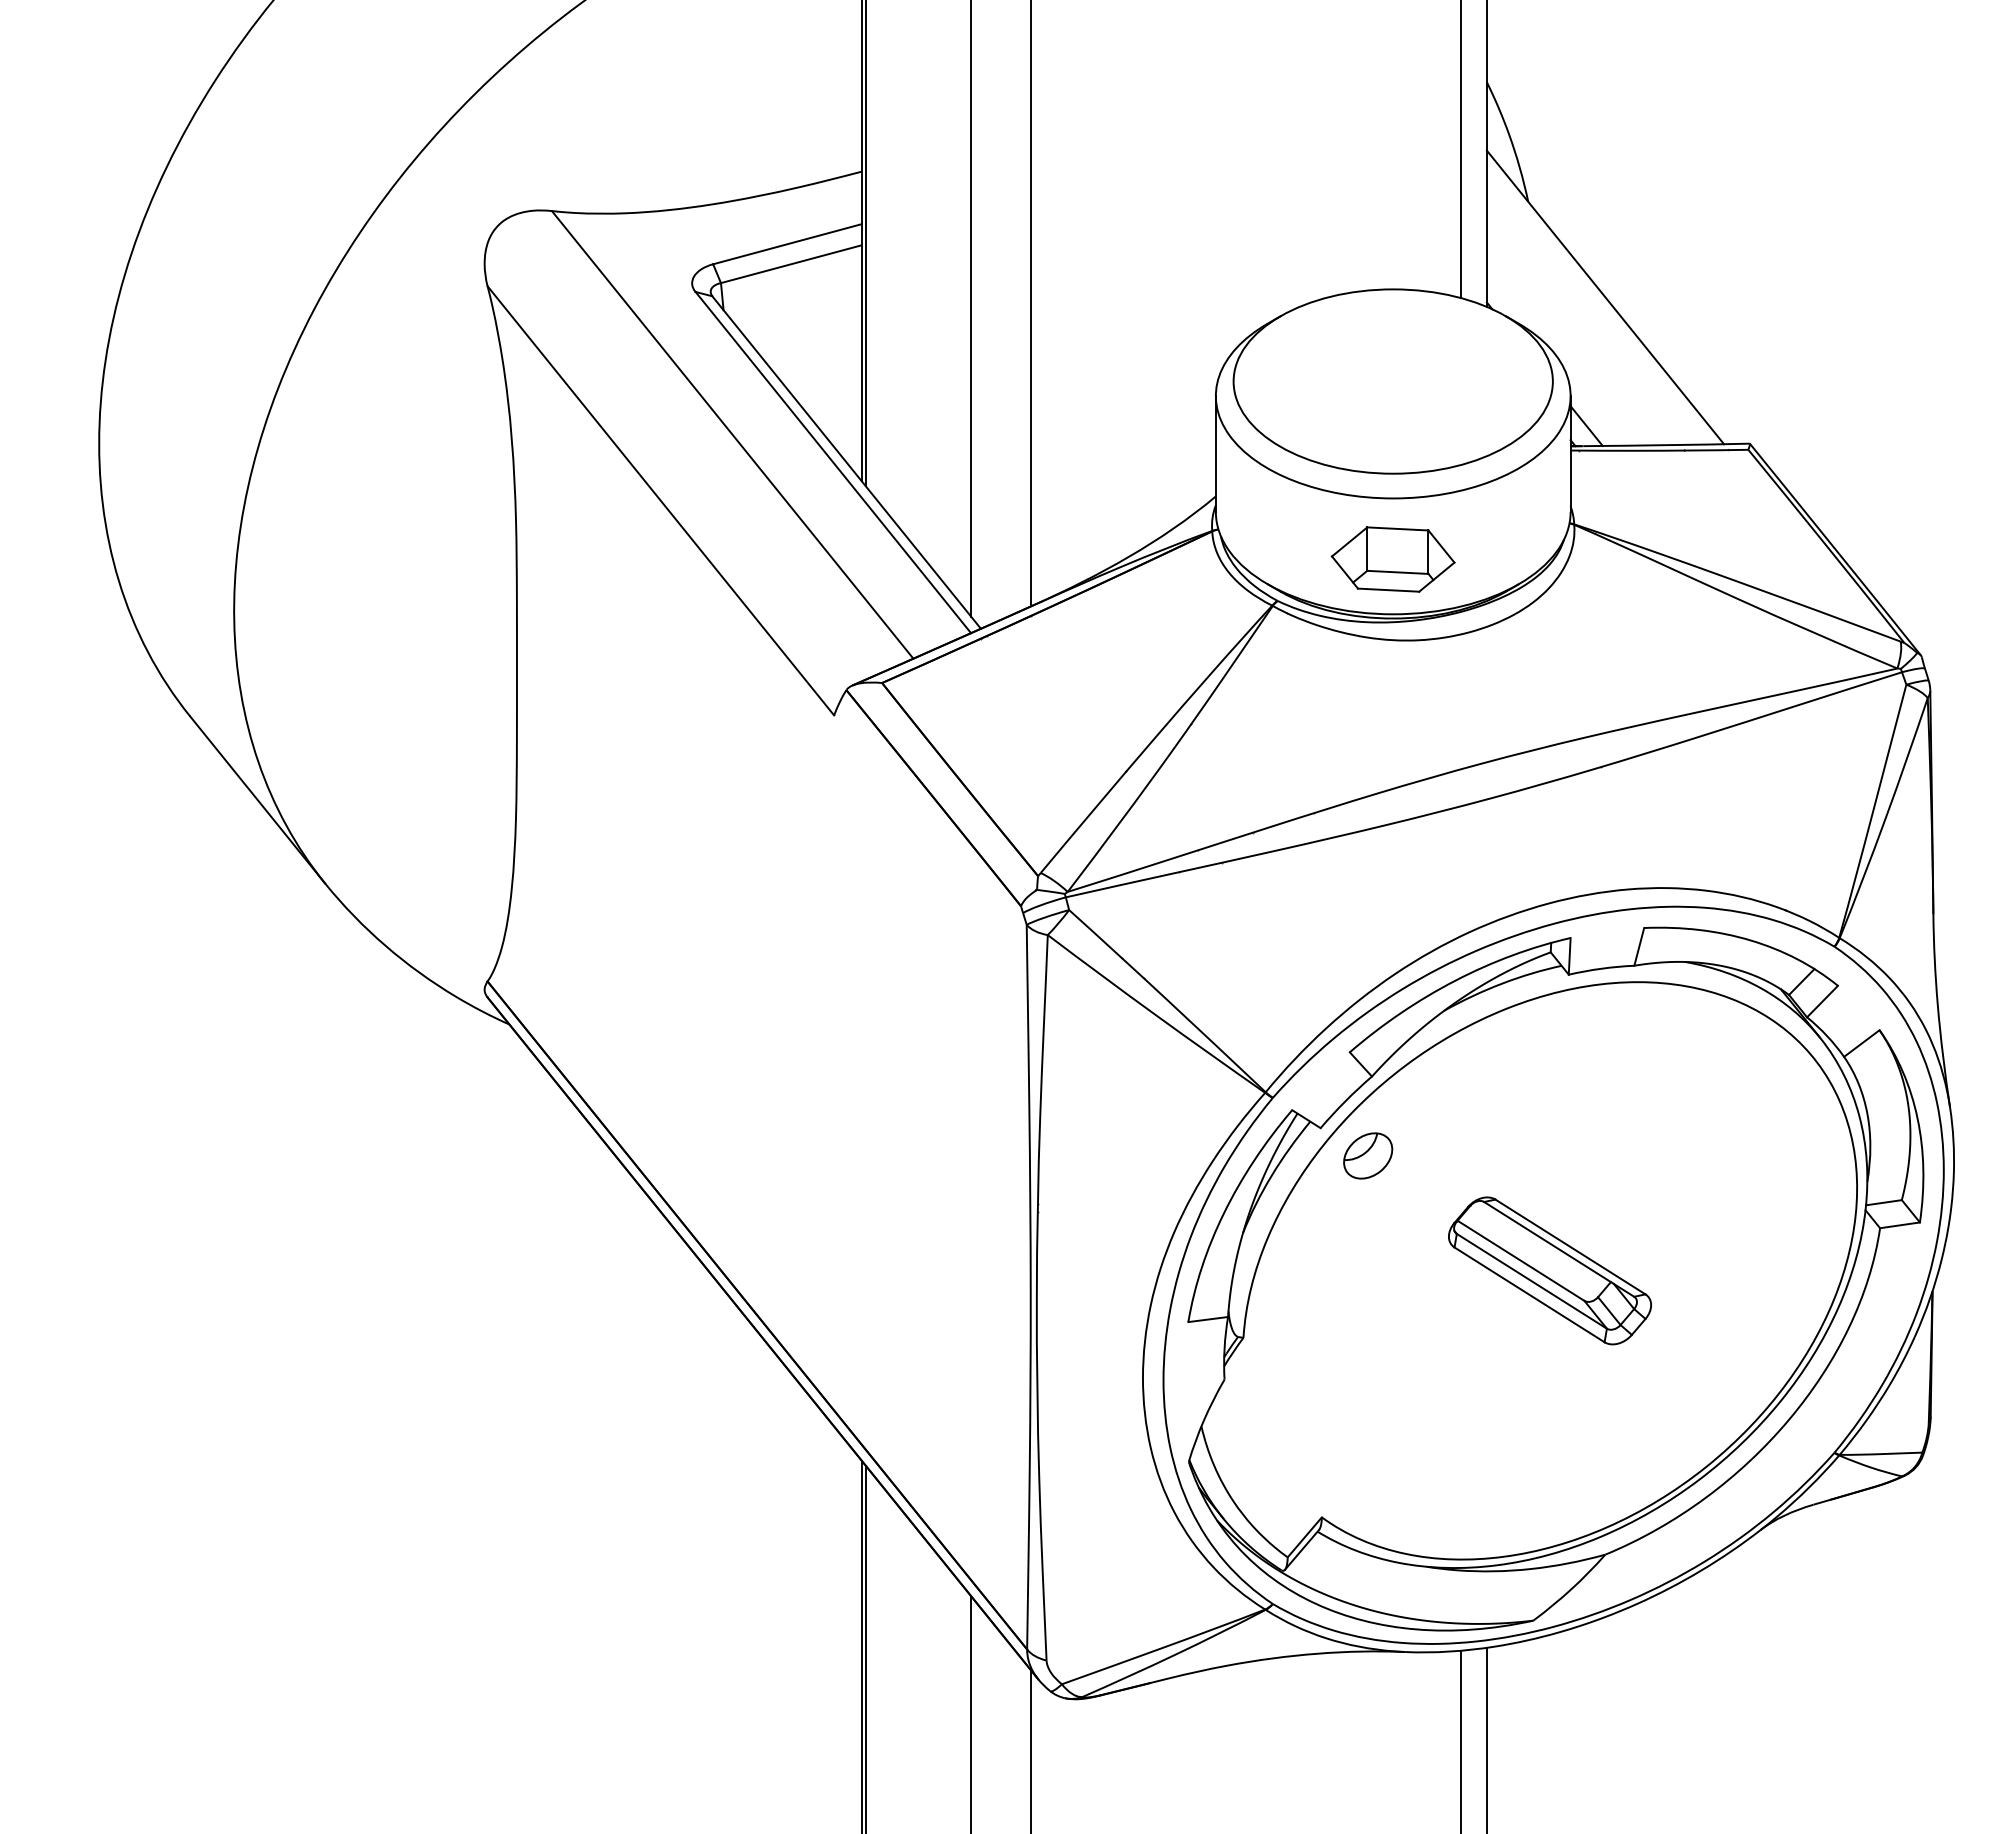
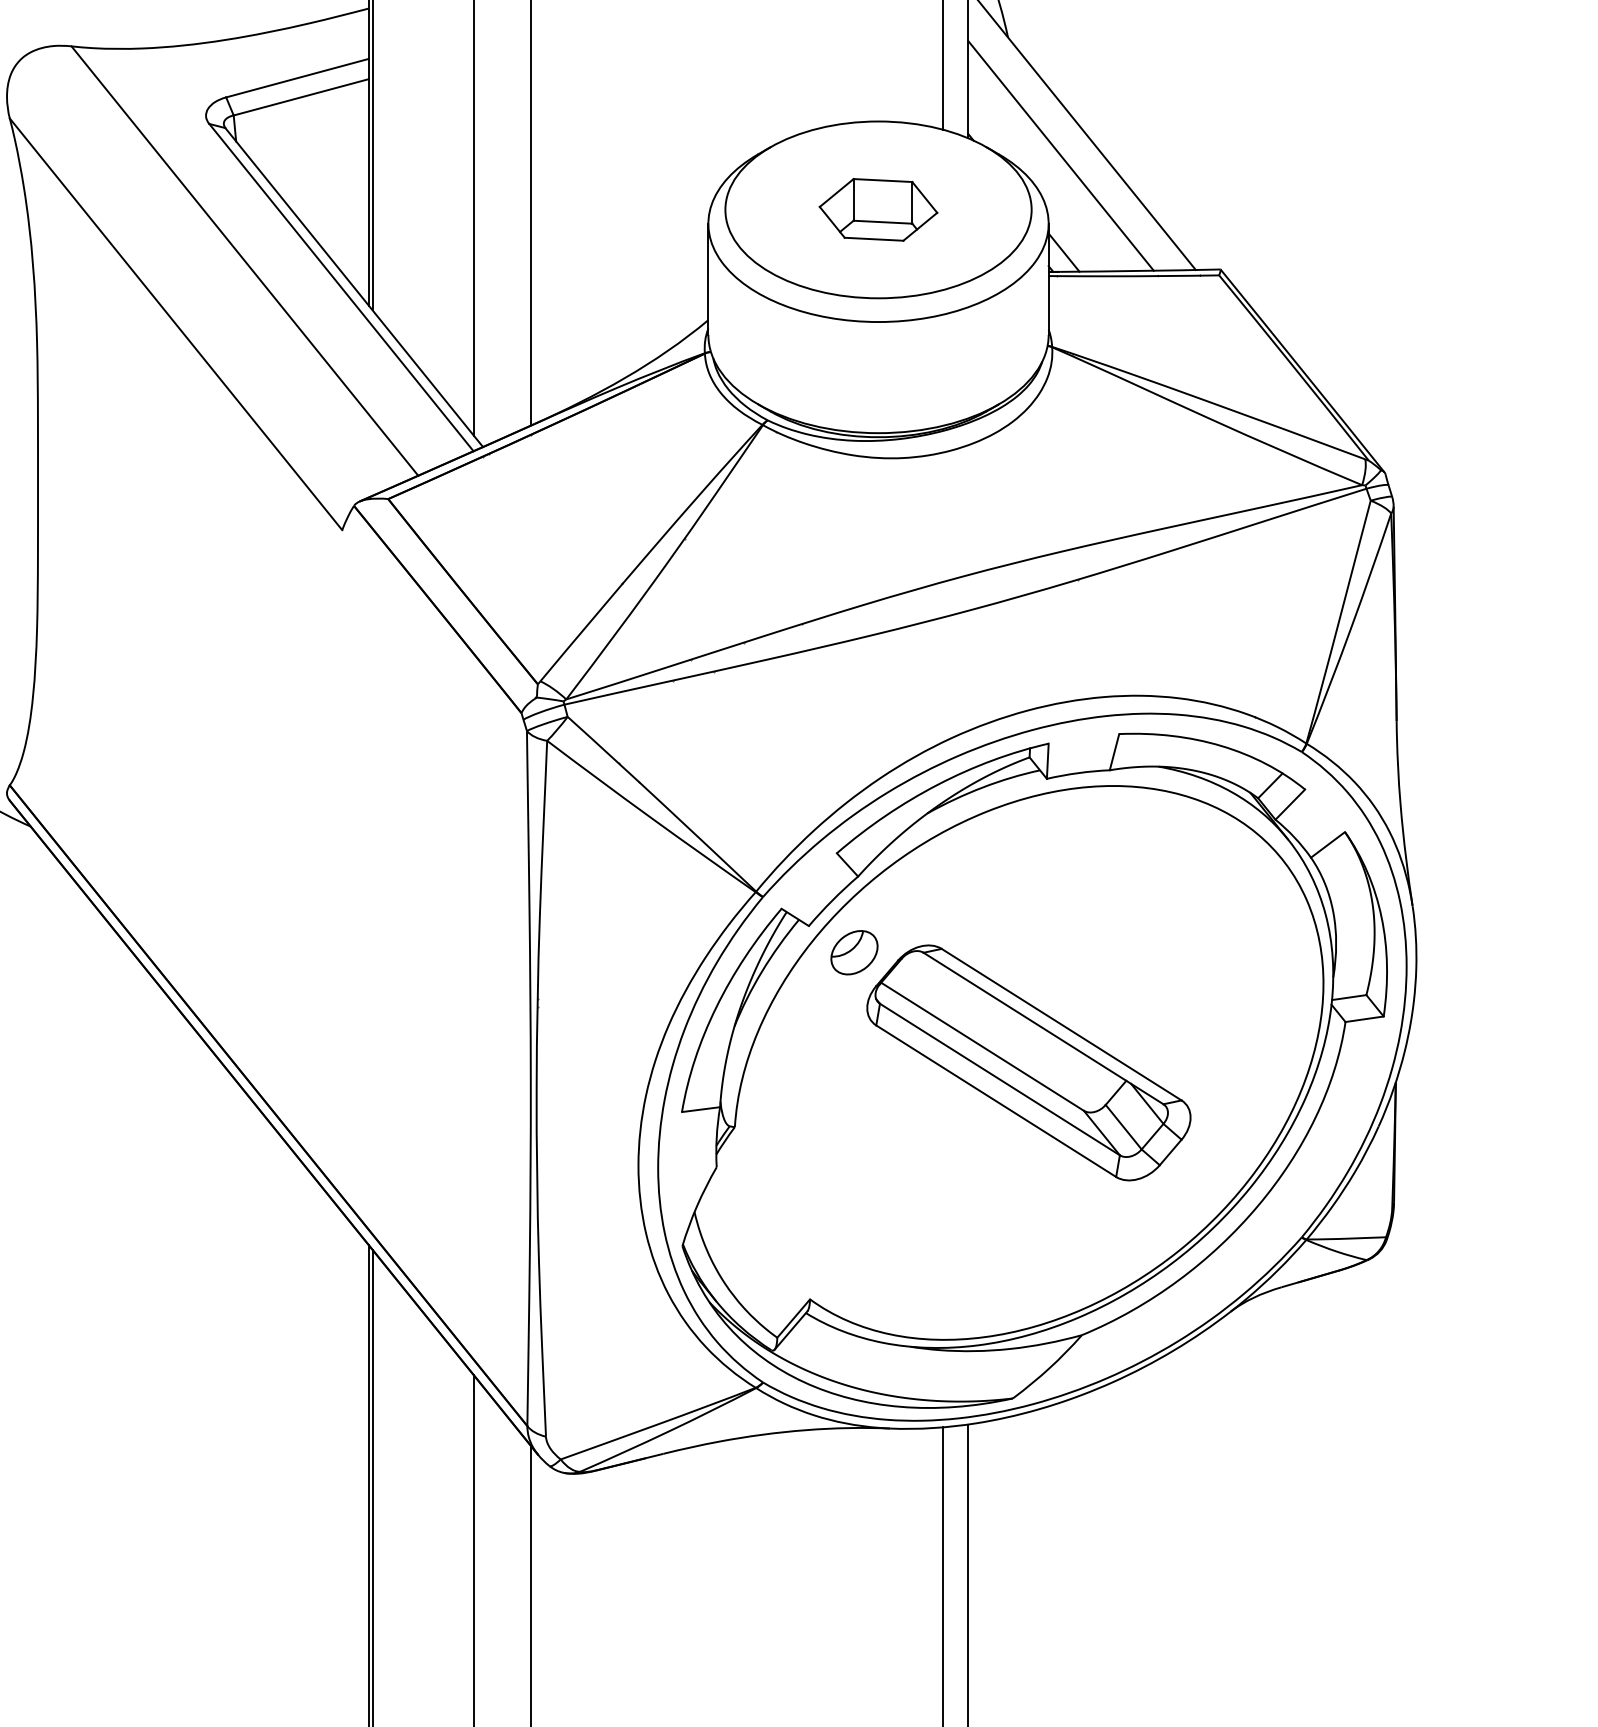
line: (1583, 325) -> (1061, 156), added
part: (1392, 559) -> (877, 209), moved
part: (1549, 1270) -> (1028, 1062), size x1.67

